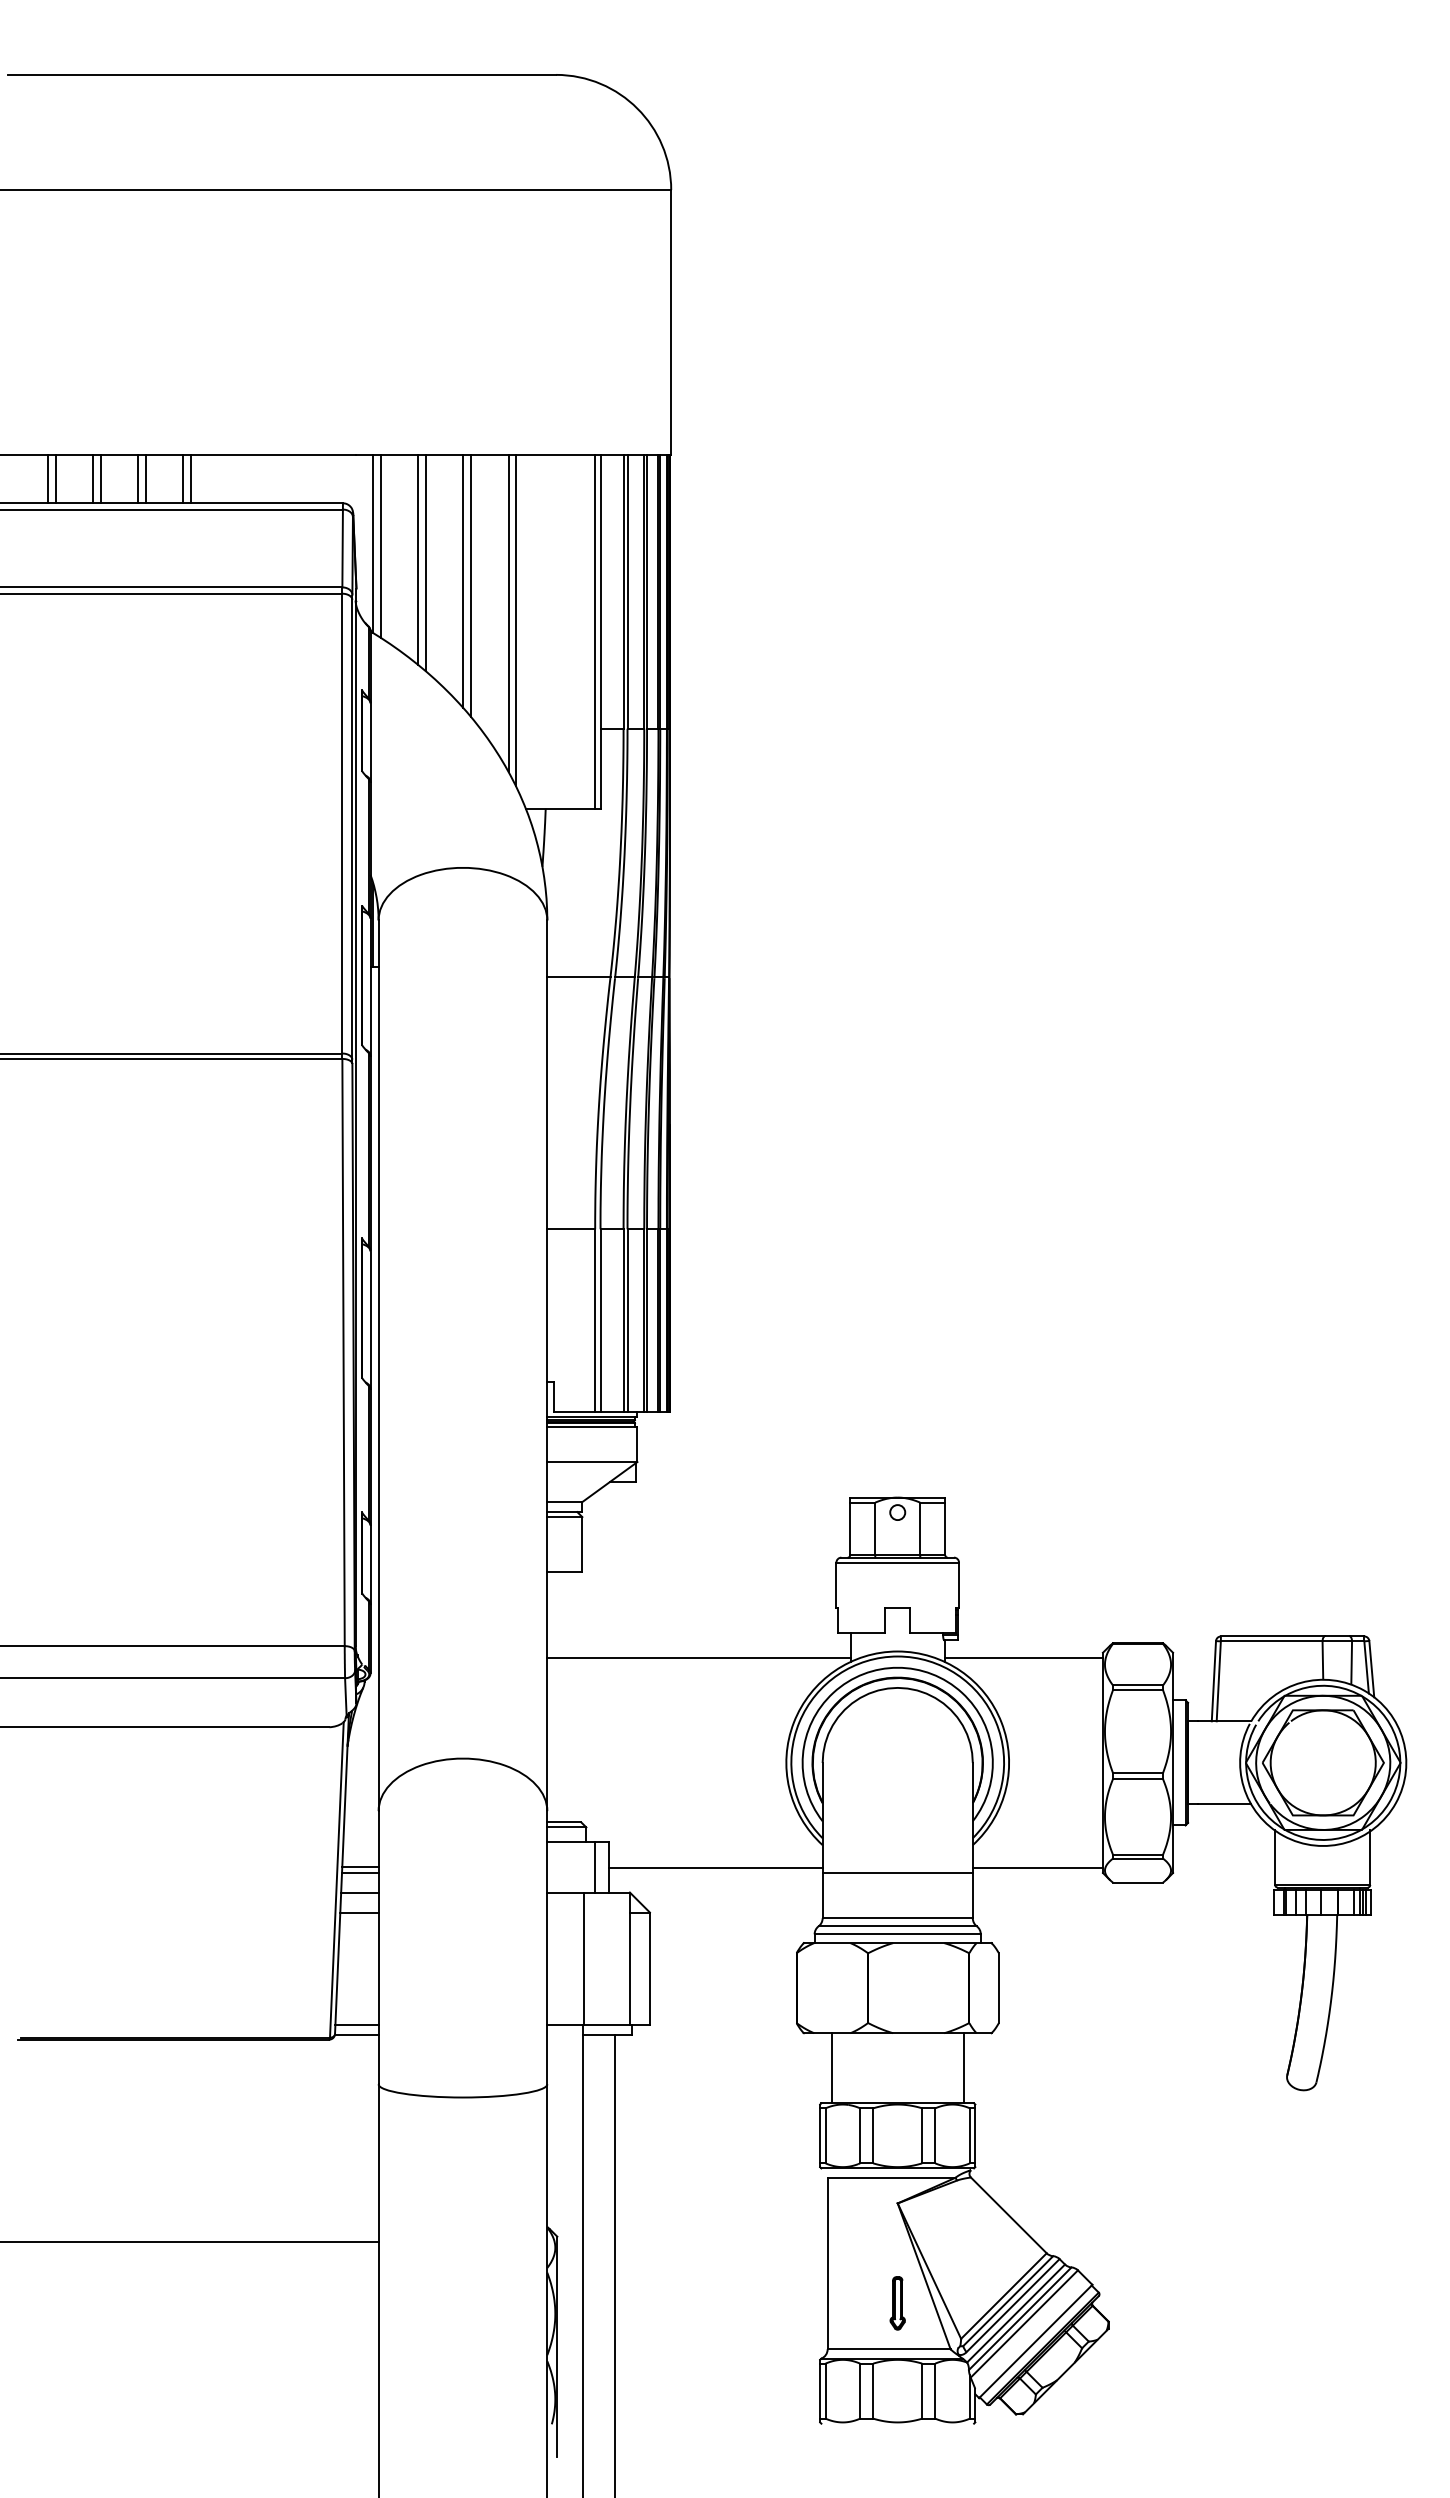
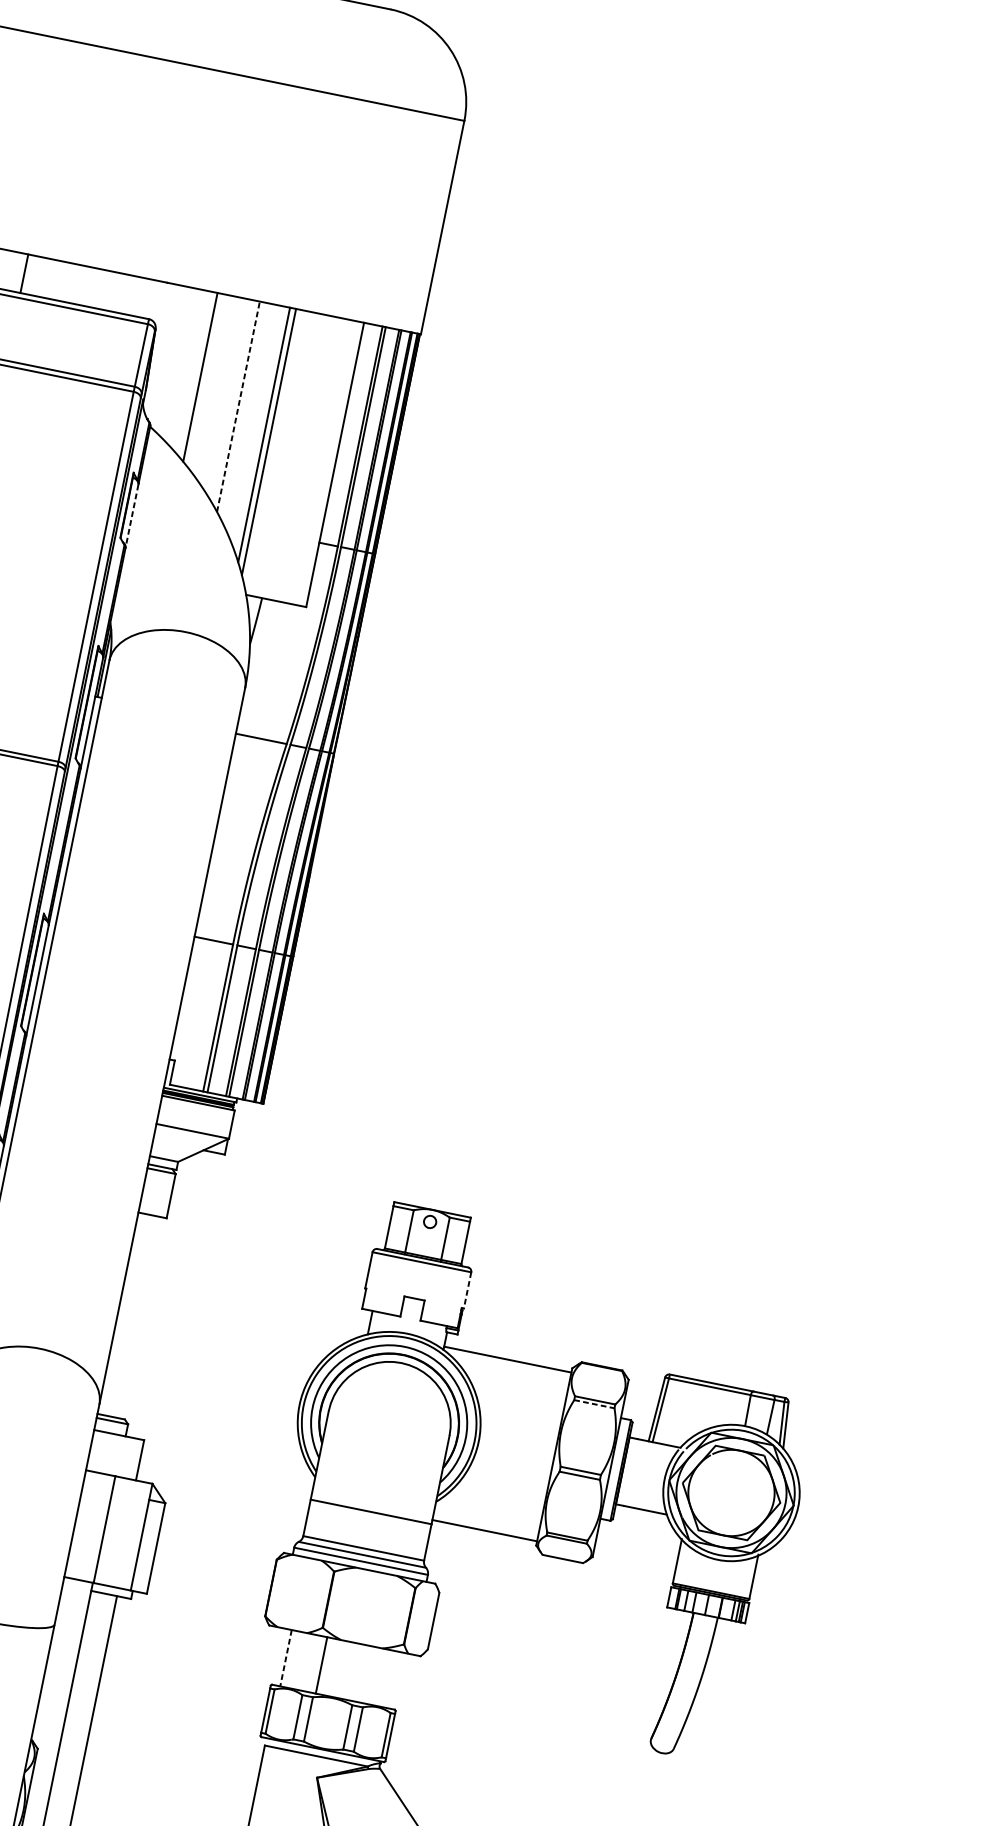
line: (190, 479) -> (30, 275), removed
line: (373, 544) -> (166, 357), removed
line: (380, 546) -> (172, 360), removed
line: (425, 563) -> (205, 381), removed
line: (463, 581) -> (233, 401), removed
line: (470, 586) -> (238, 407), solid -> dashed
line: (595, 631) -> (331, 463), removed
line: (370, 743) -> (131, 516), solid -> dashed
line: (959, 1585) -> (467, 1290), solid -> dashed
line: (698, 1658) -> (245, 1306), removed
line: (1138, 1690) -> (594, 1404), solid -> dashed
line: (595, 1867) -> (128, 1458), removed
line: (715, 1867) -> (225, 1477), removed
line: (831, 2068) -> (285, 1658), solid -> dashed
line: (963, 2068) -> (321, 1665), moved

